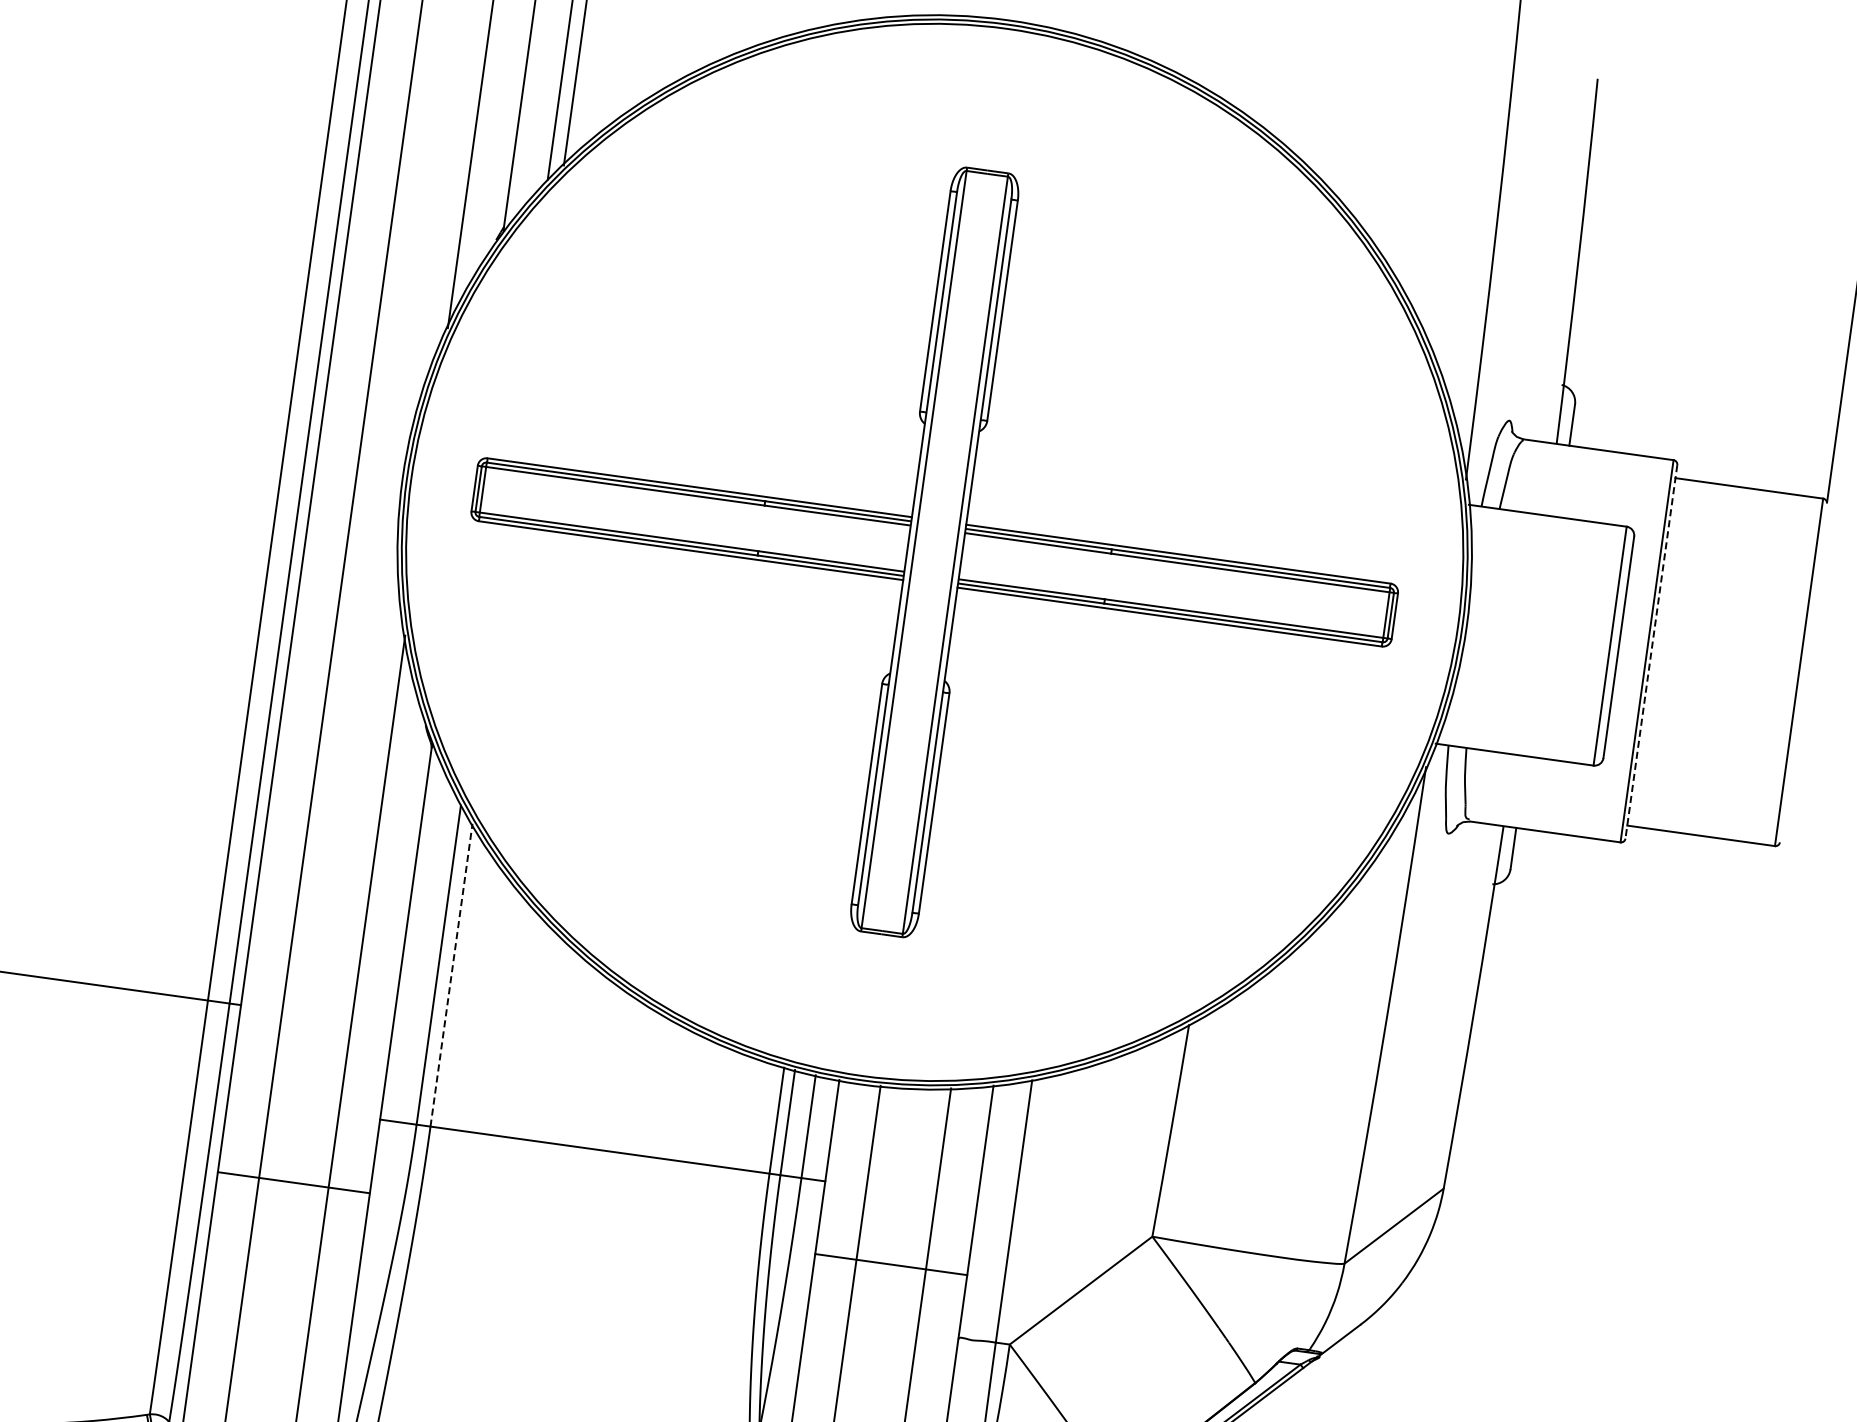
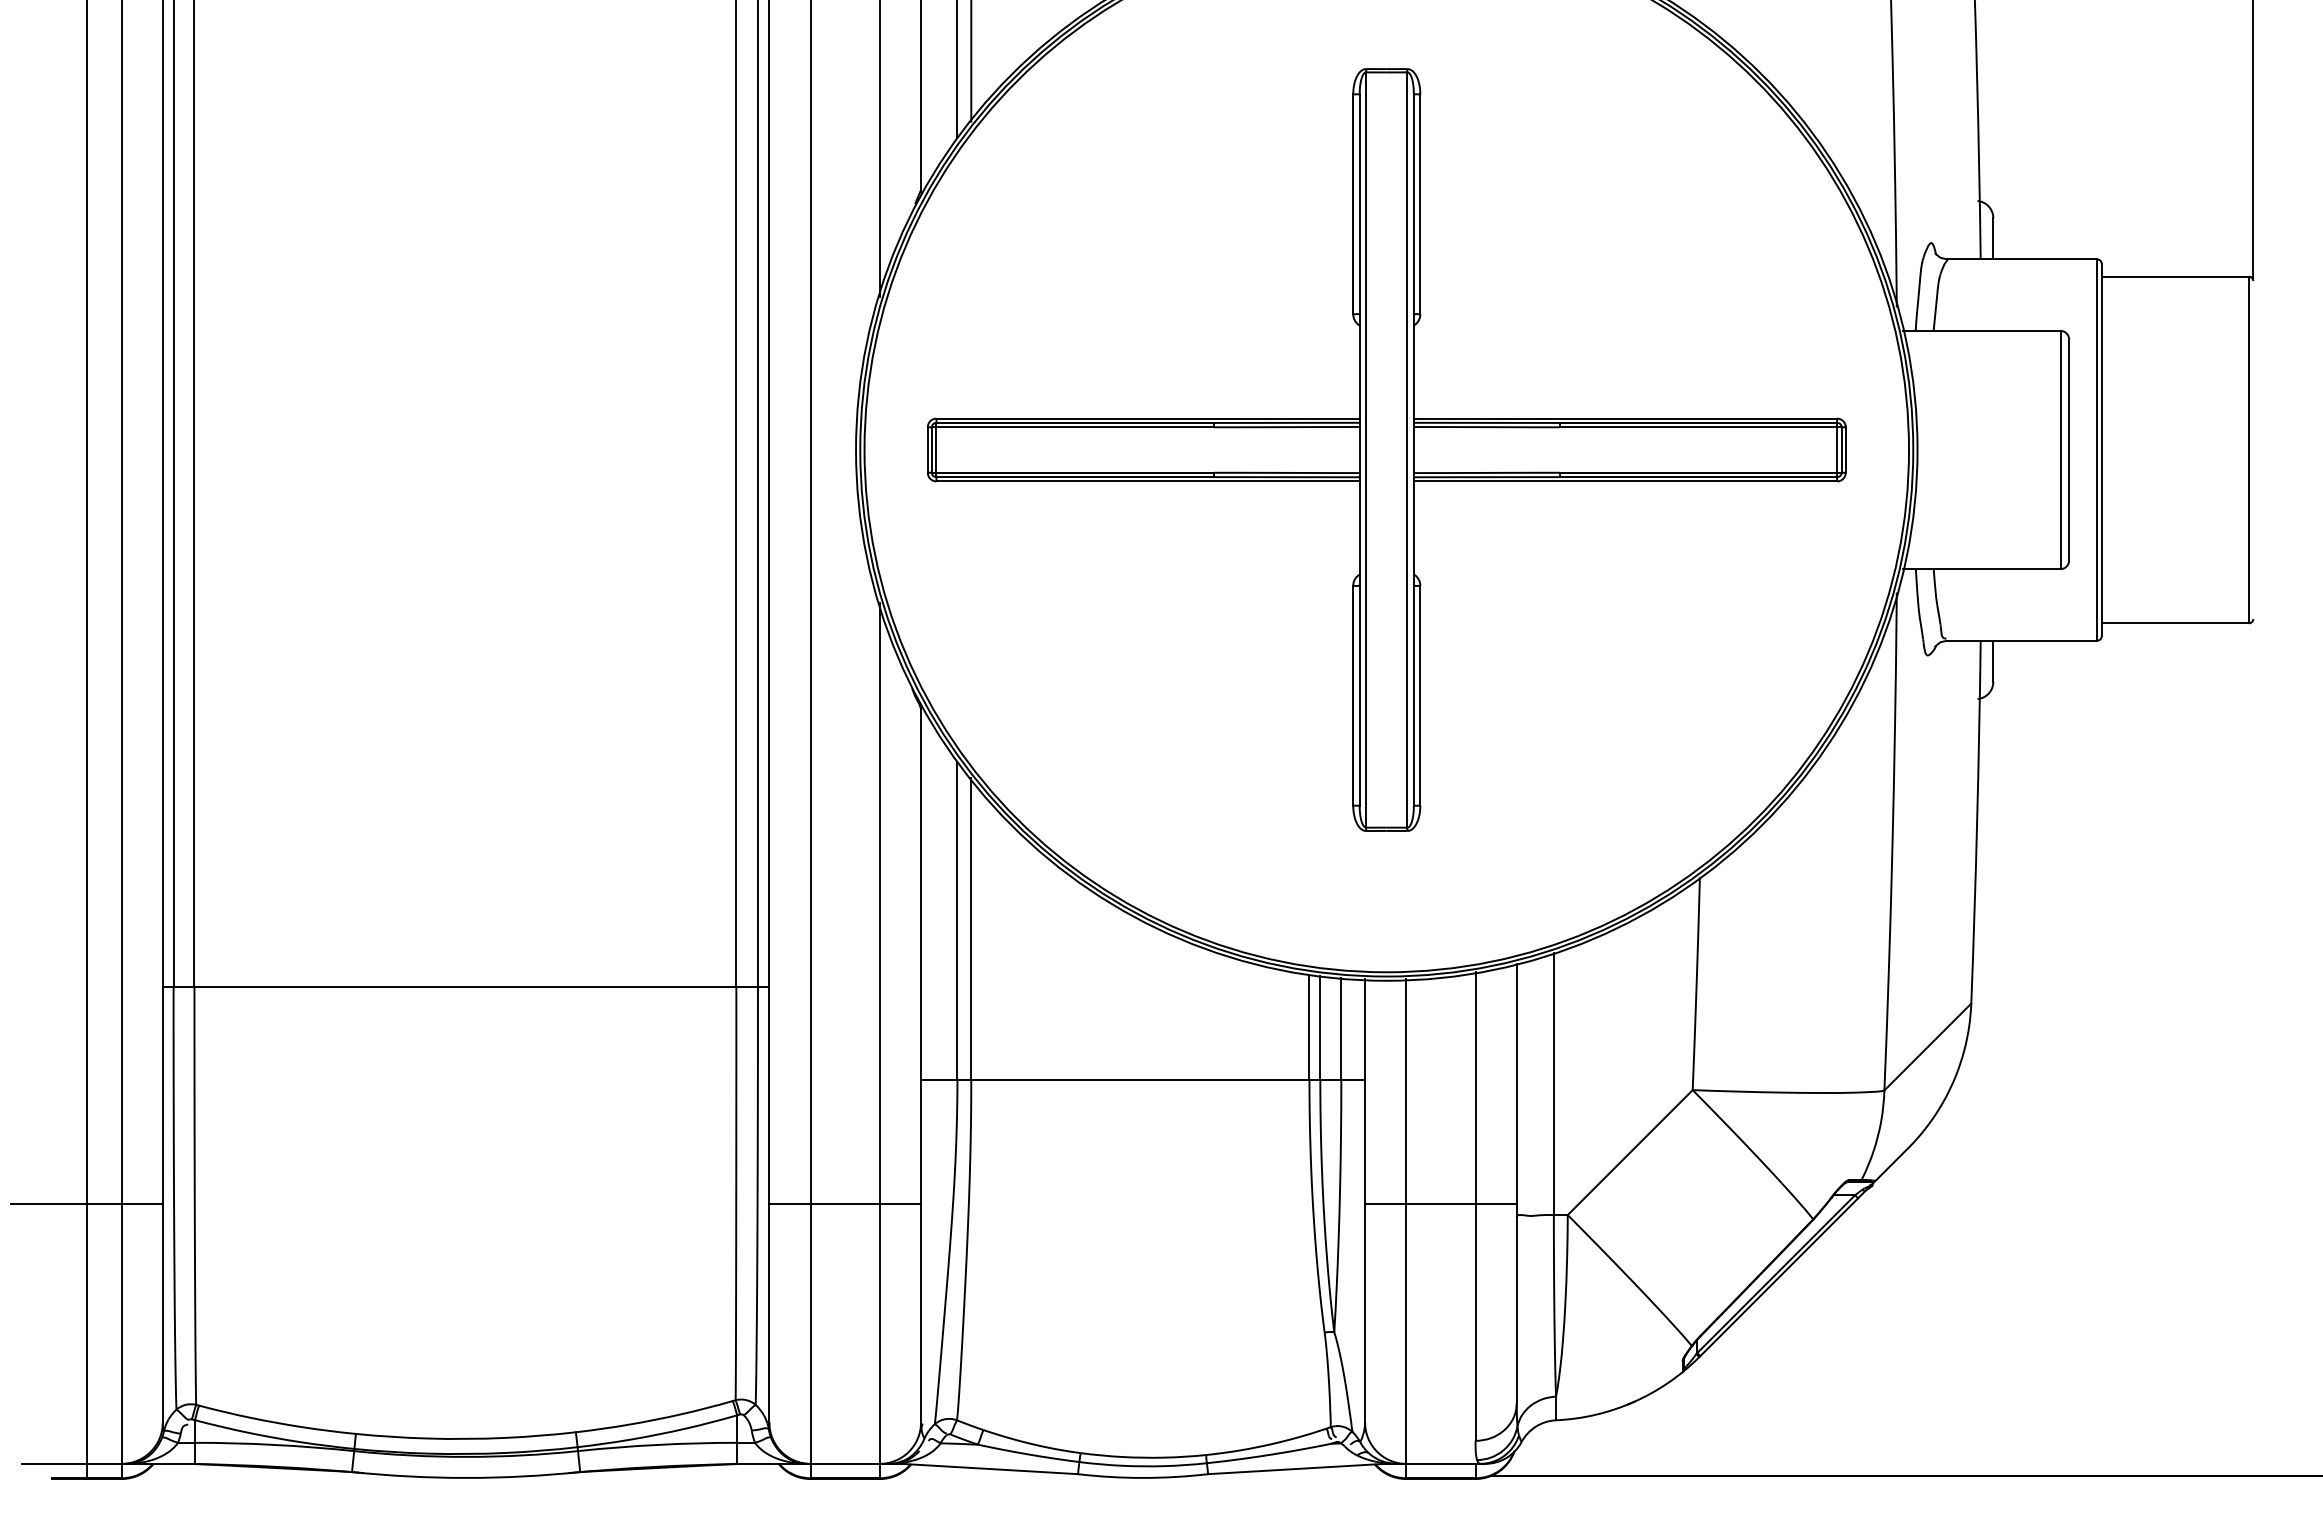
line: (1651, 652) -> (2101, 450), dashed -> solid
line: (451, 974) -> (971, 928), dashed -> solid
line: (294, 1182) -> (845, 1203), moved
line: (890, 1264) -> (1440, 1203), moved

